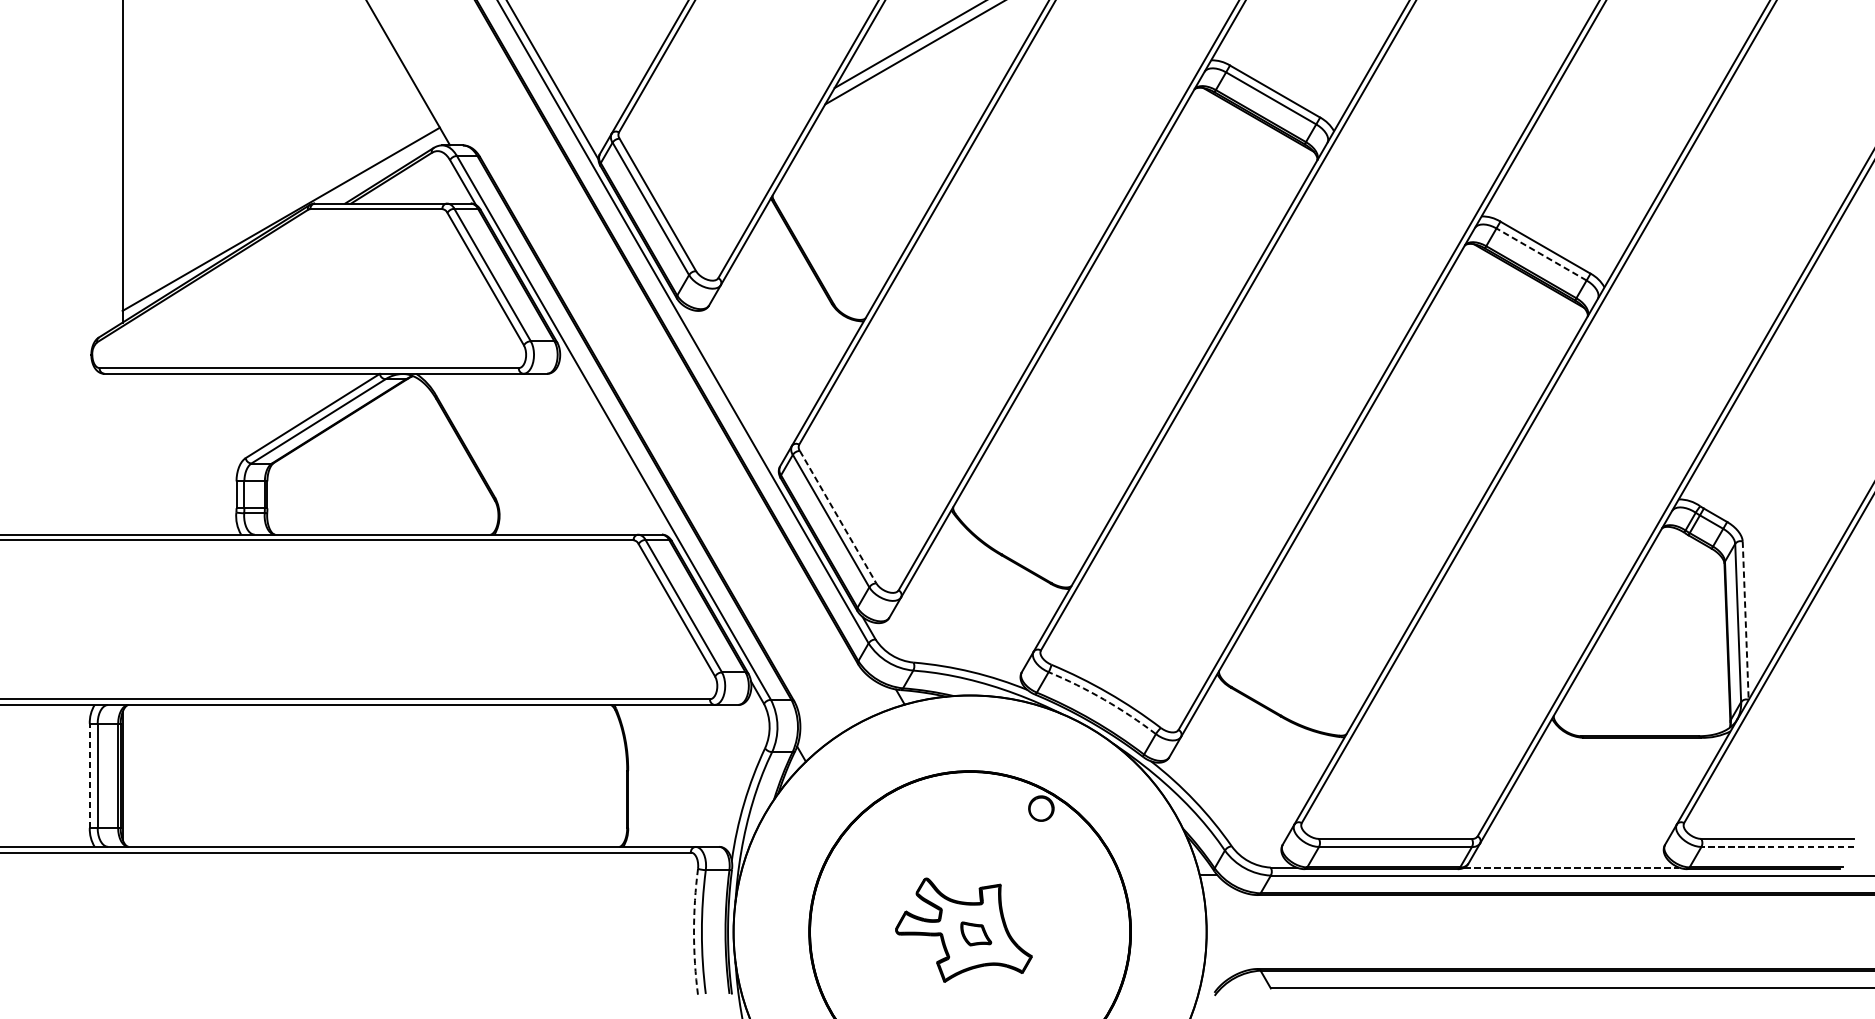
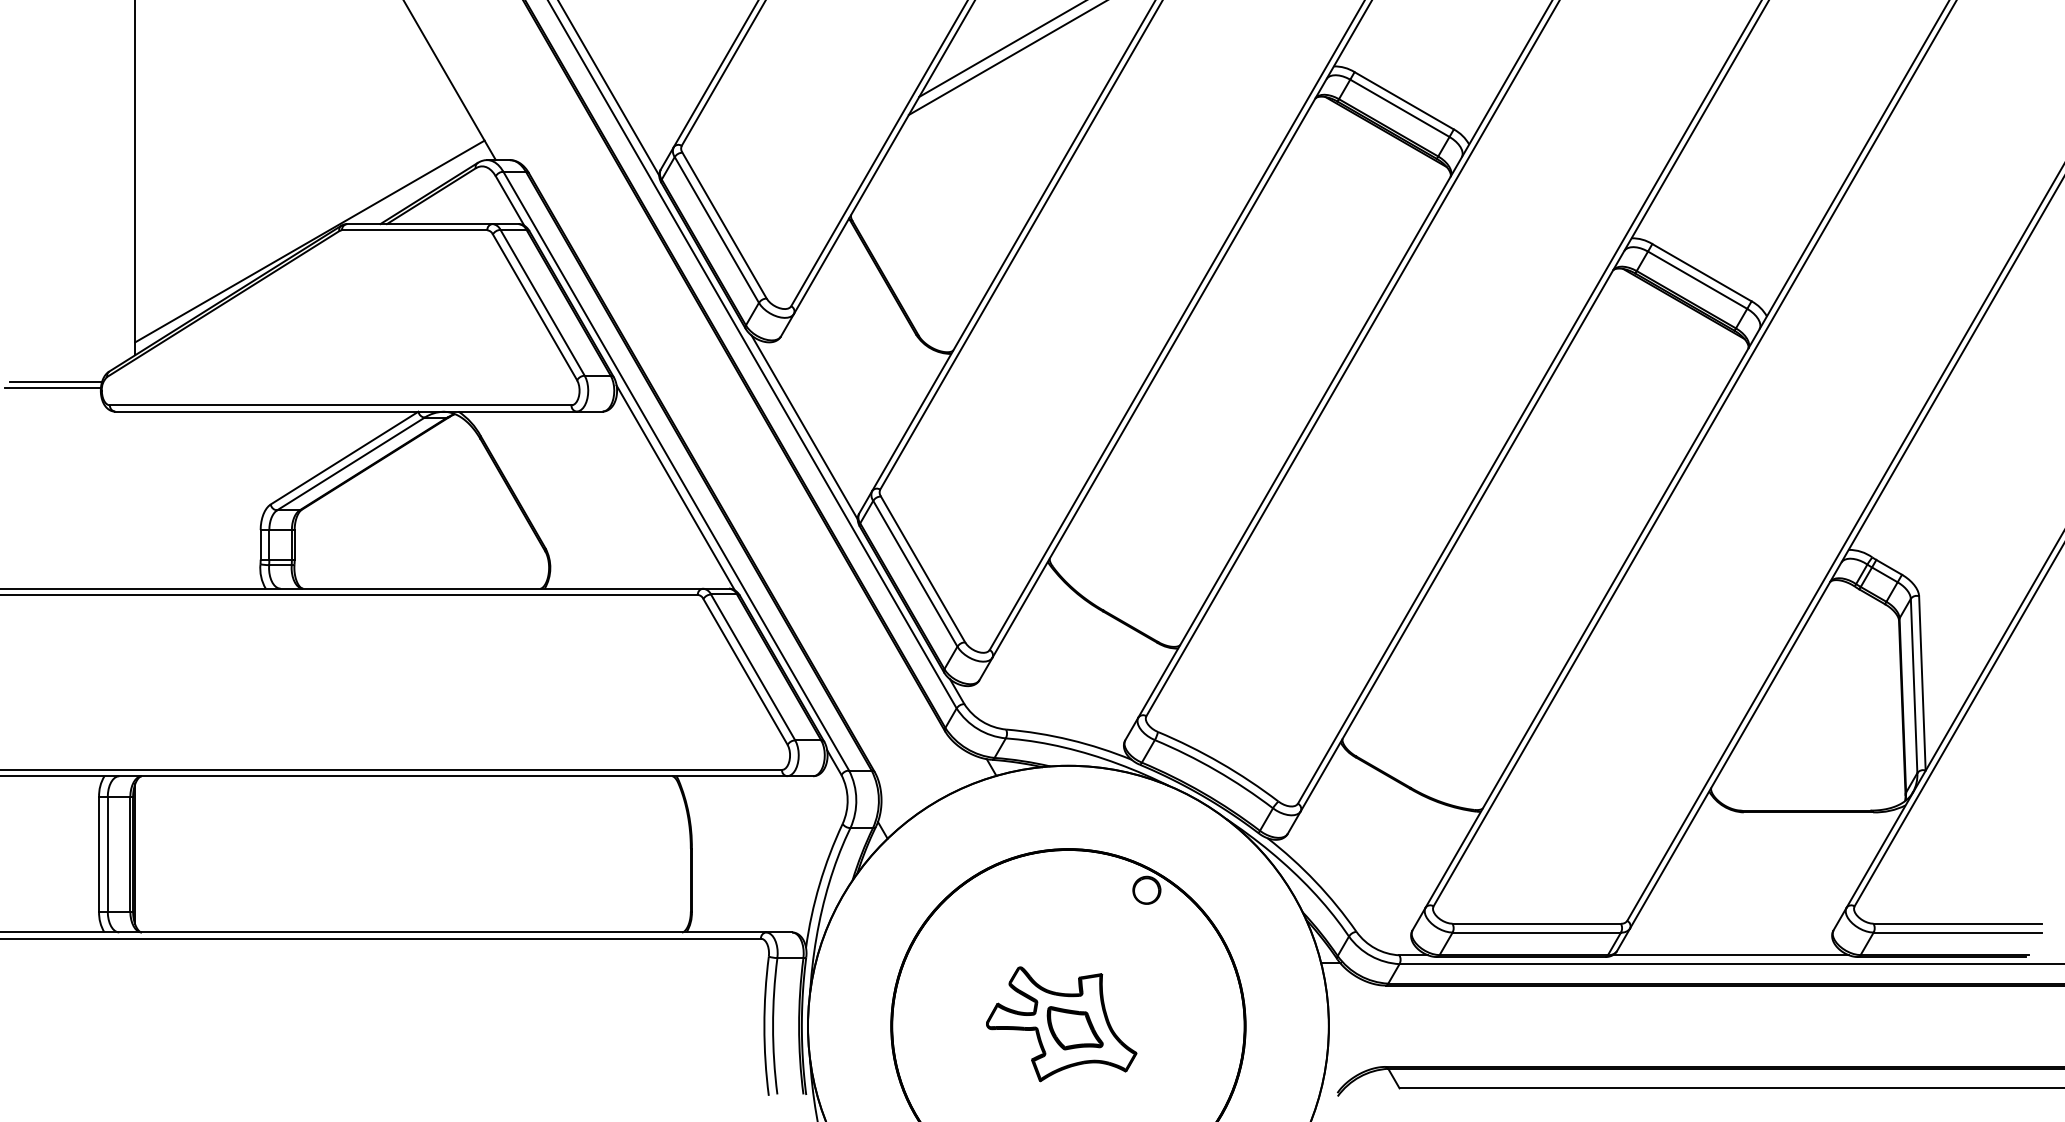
line: (1541, 253) -> (1697, 279), dashed -> solid
line: (51, 346) -> (56, 381), added
line: (47, 351) -> (52, 387), added
line: (730, 388) -> (804, 427), added
line: (613, 442) -> (675, 487), added
line: (838, 517) -> (923, 569), dashed -> solid
line: (1745, 620) -> (1922, 683), dashed -> solid
arc: (1104, 699) -> (1216, 770), dashed -> solid
line: (90, 775) -> (99, 853), dashed -> solid
line: (1777, 846) -> (1957, 932), dashed -> solid
line: (1572, 867) -> (1731, 955), dashed -> solid
arc: (694, 932) -> (764, 1026), dashed -> solid
part: (975, 934) -> (1074, 1028), size x1.67

